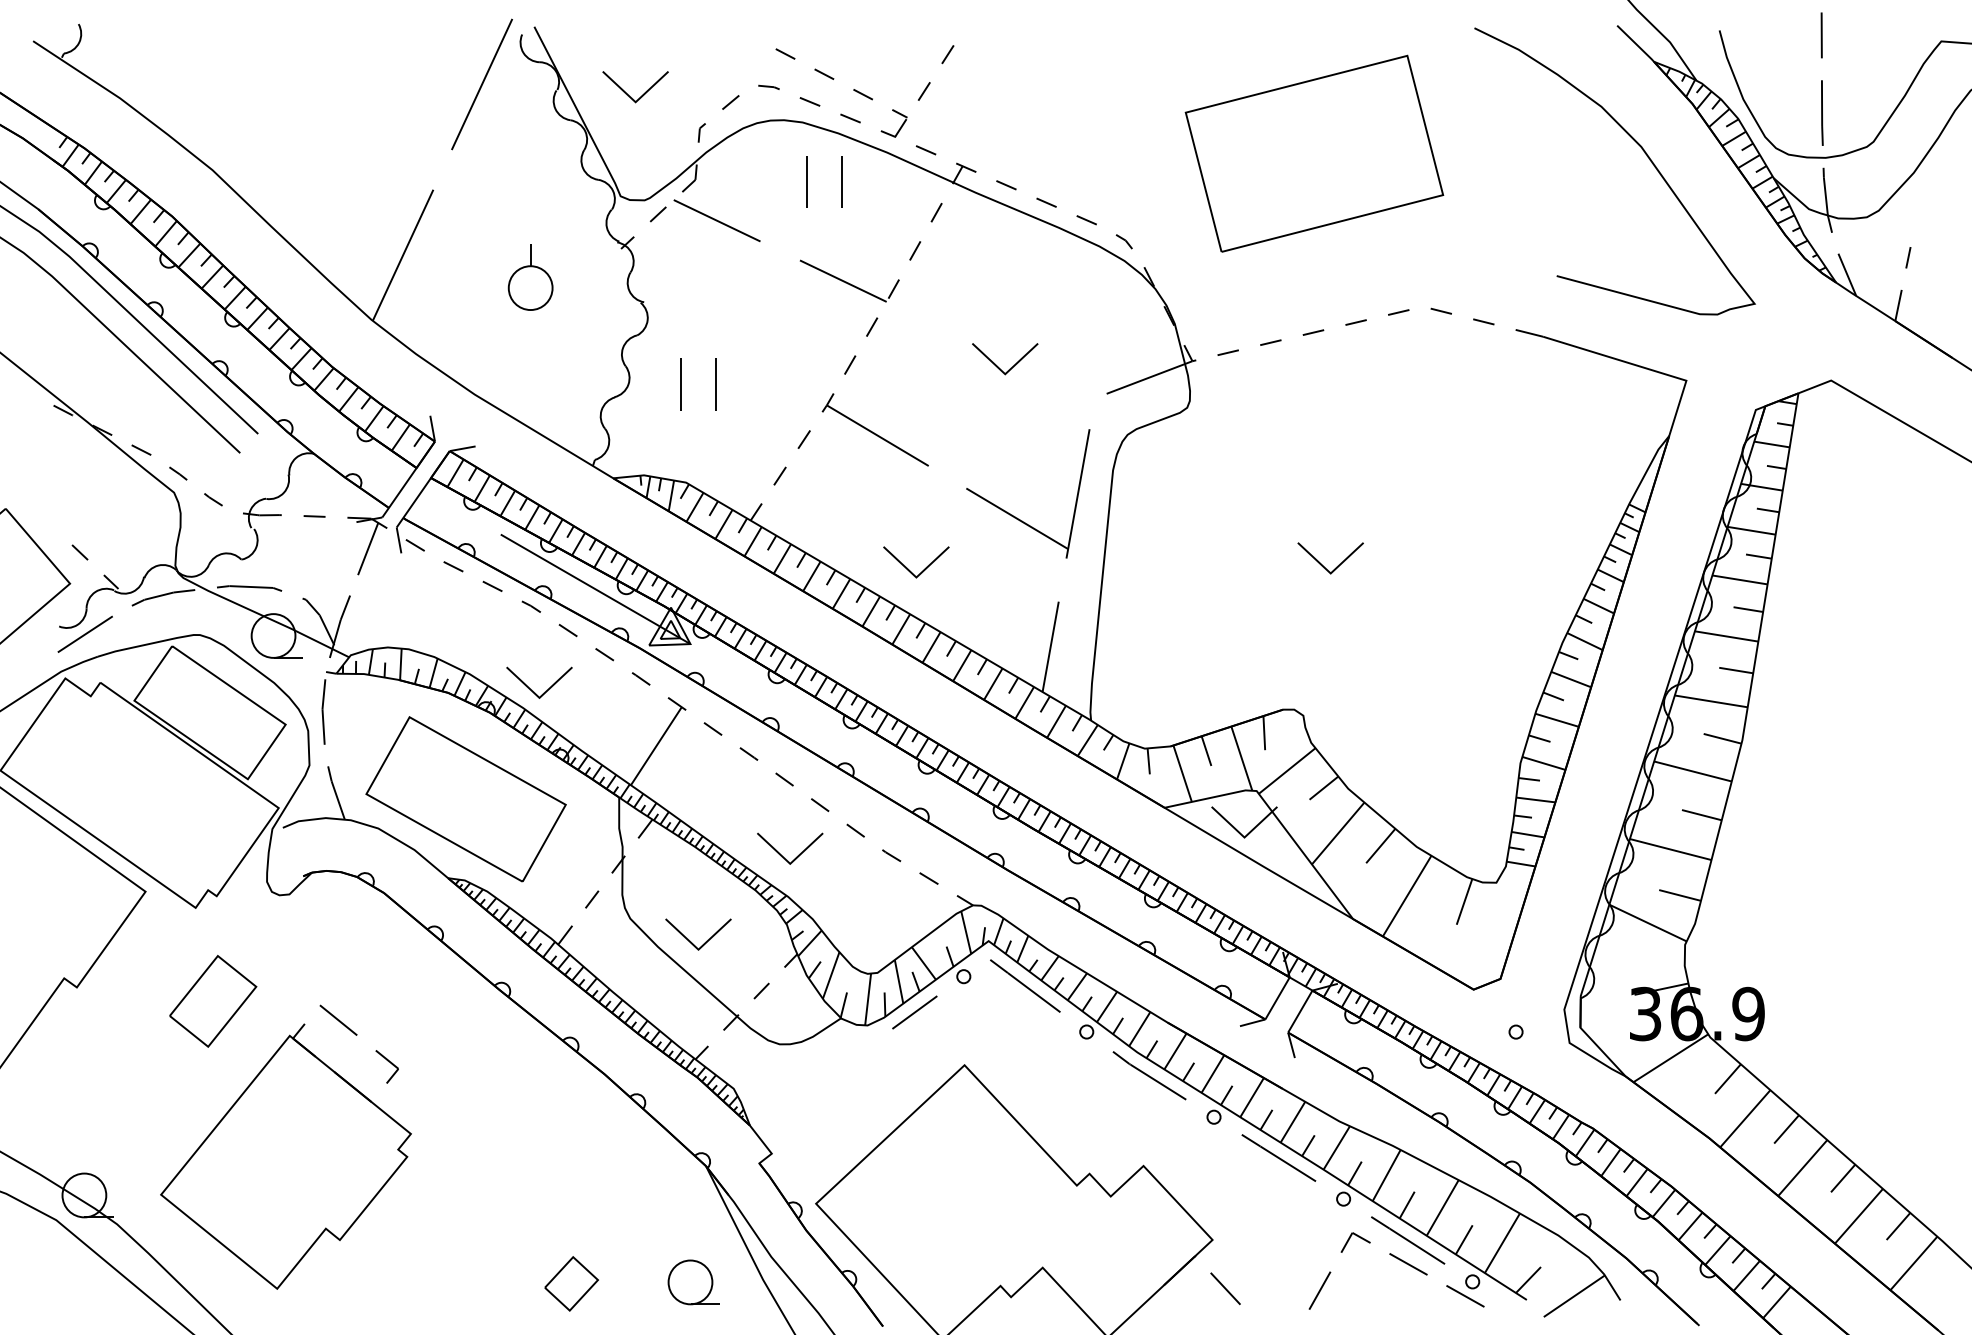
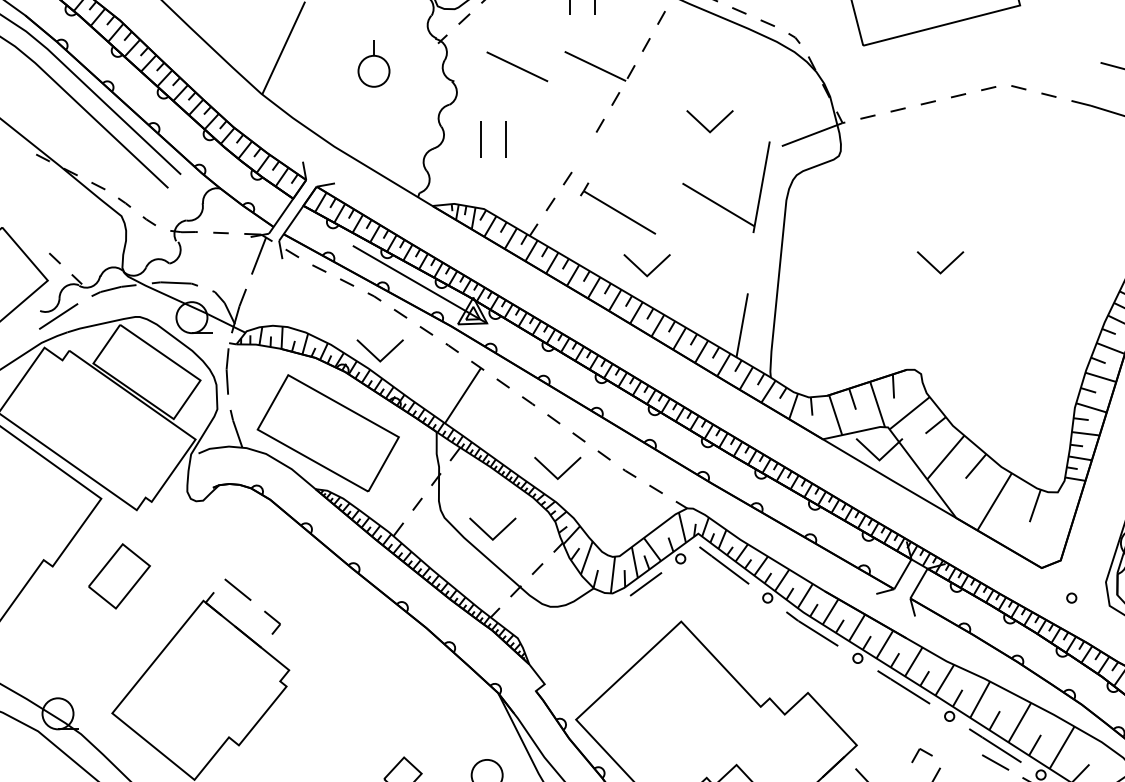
line: (716, 220) -> (516, 66), moved
part: (874, 429) -> (617, 208), moved
part: (1012, 514) -> (715, 201), moved
part: (213, 1001) -> (119, 576), moved
part: (1355, 1242) -> (921, 755), moved

